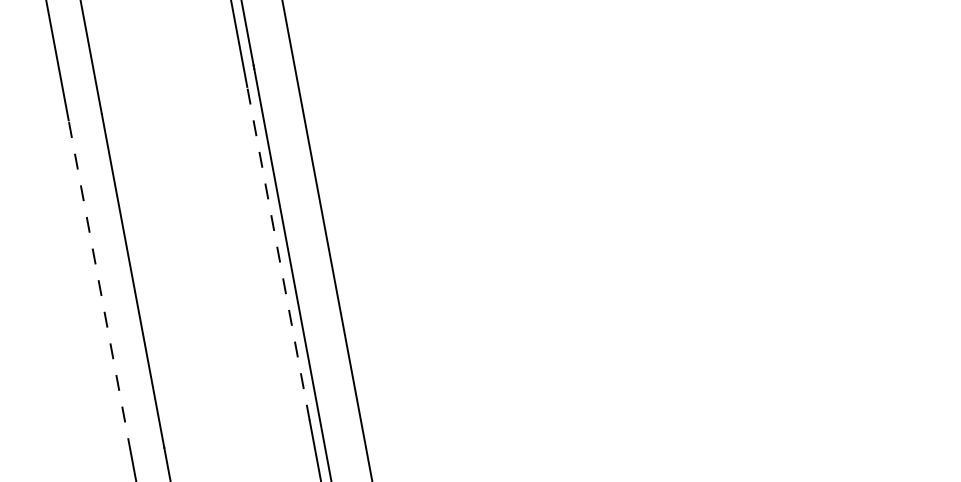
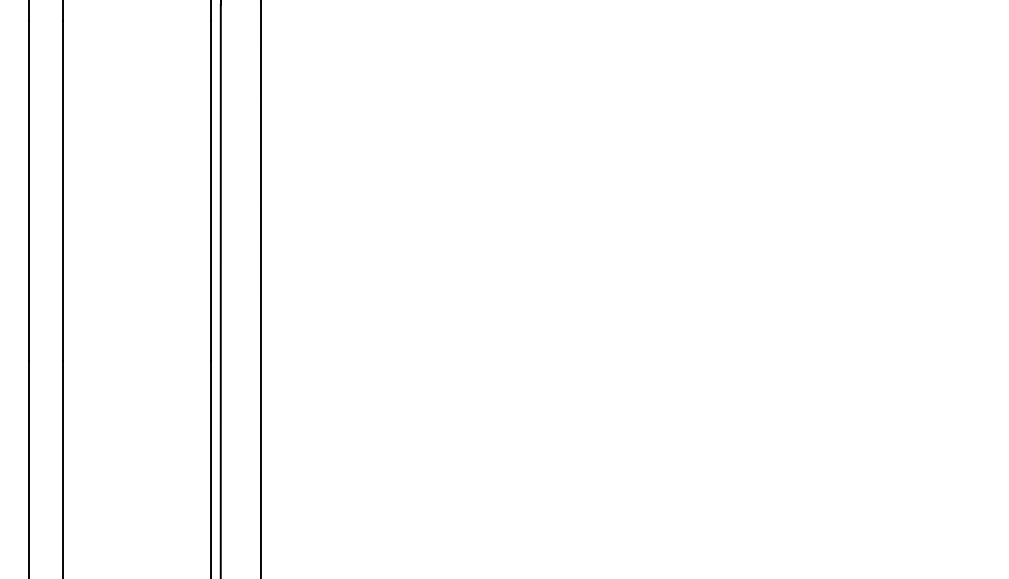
line: (278, 253) -> (210, 190), dashed -> solid
line: (99, 286) -> (28, 190), dashed -> solid

